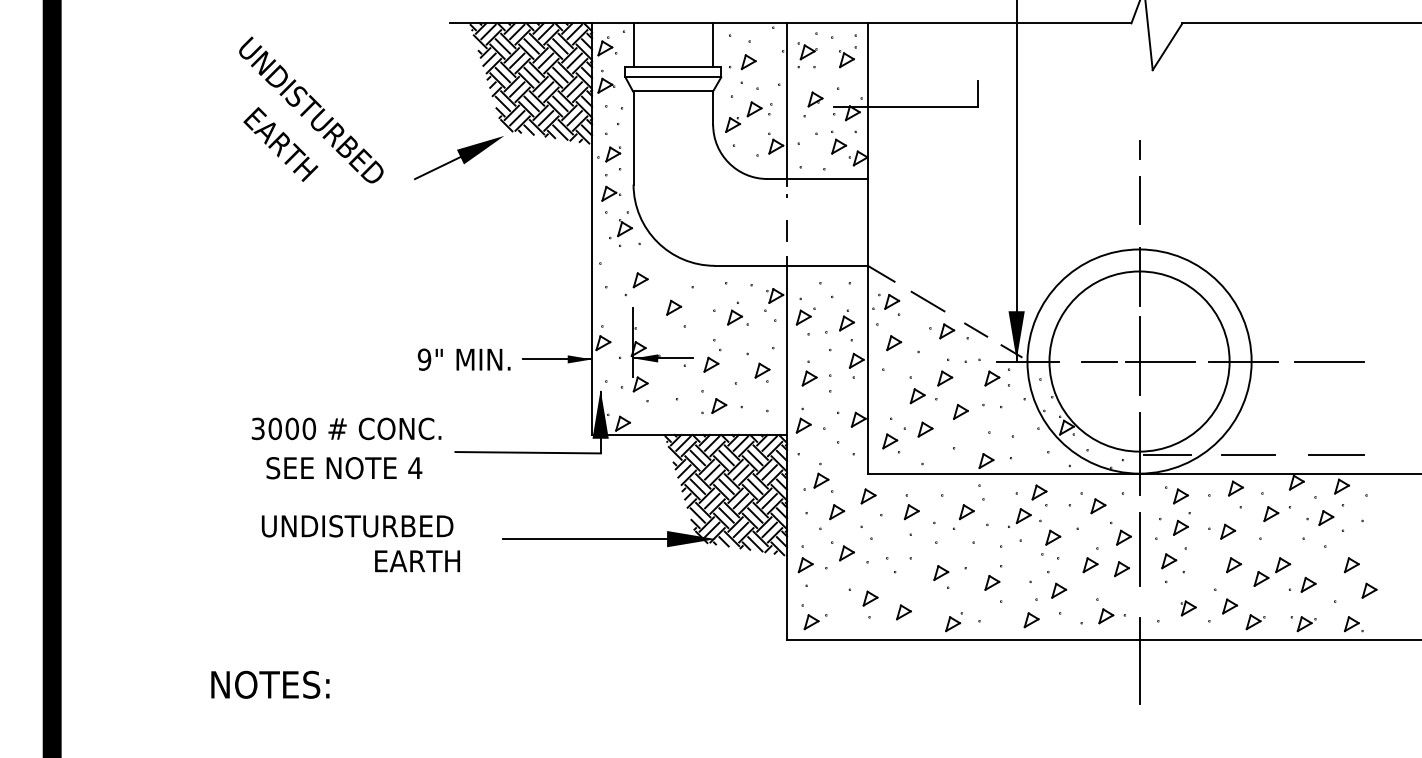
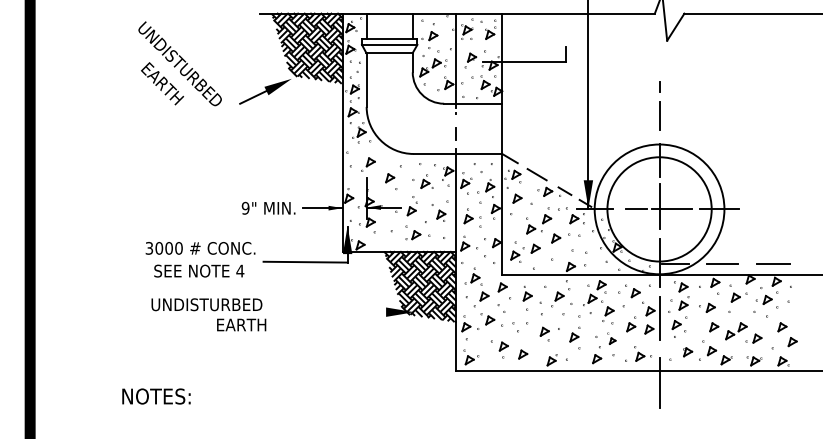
line: (1329, 361) -> (769, 209), removed
line: (584, 539) -> (338, 312), removed
part: (1056, 584) -> (611, 338), size x0.7

